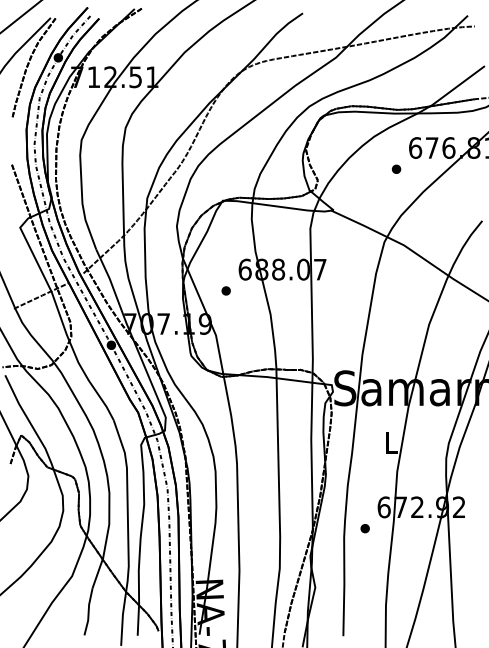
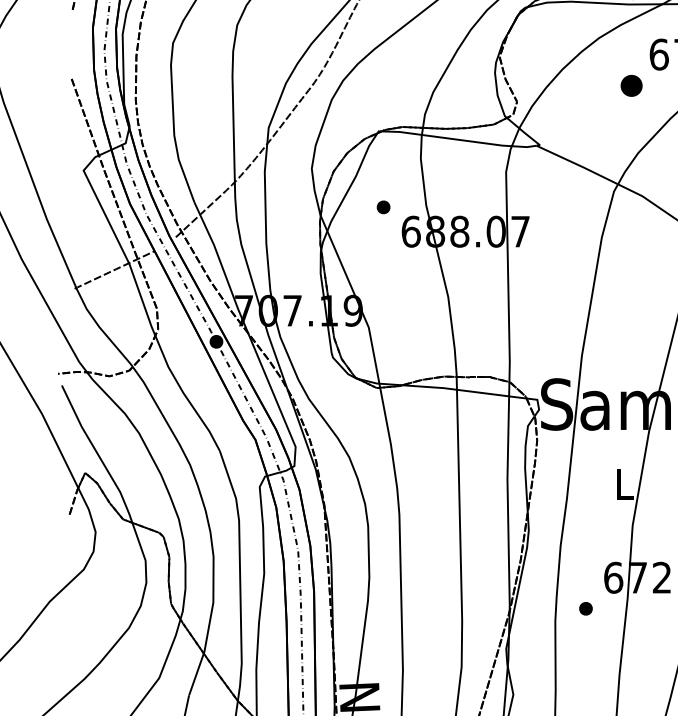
part: (396, 168) -> (631, 84), size x1.6
part: (225, 290) -> (382, 206), moved

